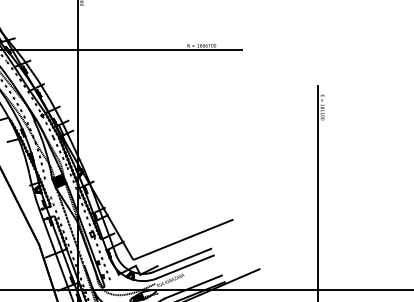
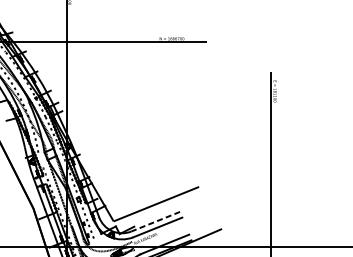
hatch: (59, 180) -> (50, 153), removed
line: (182, 260) -> (155, 221), solid -> dashed

